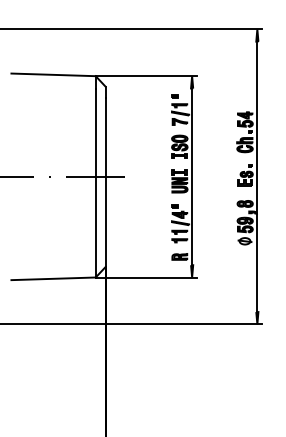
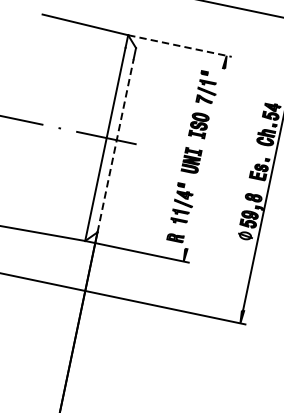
line: (146, 76) -> (180, 46), solid -> dashed
line: (192, 176) -> (205, 158), removed
line: (105, 182) -> (115, 145), solid -> dashed

